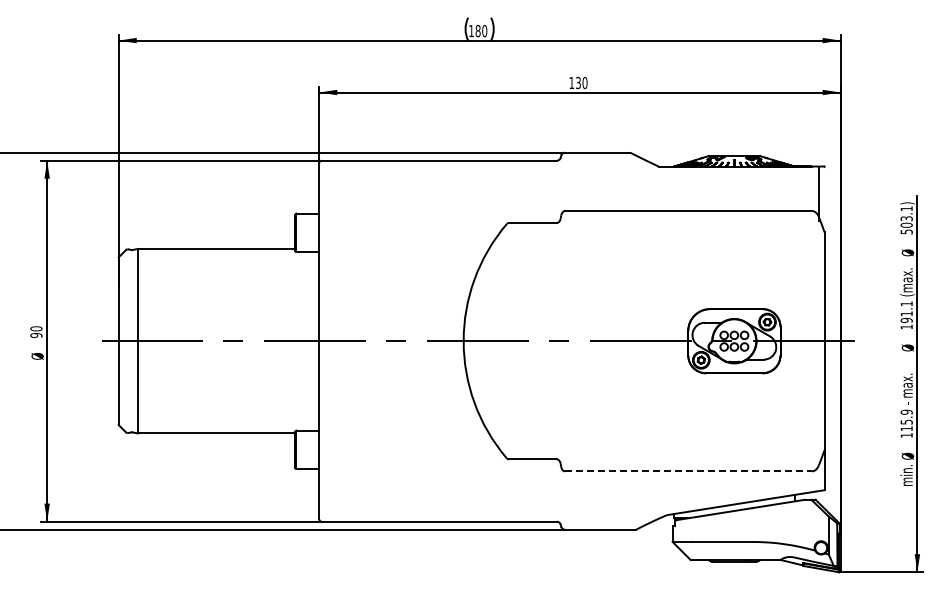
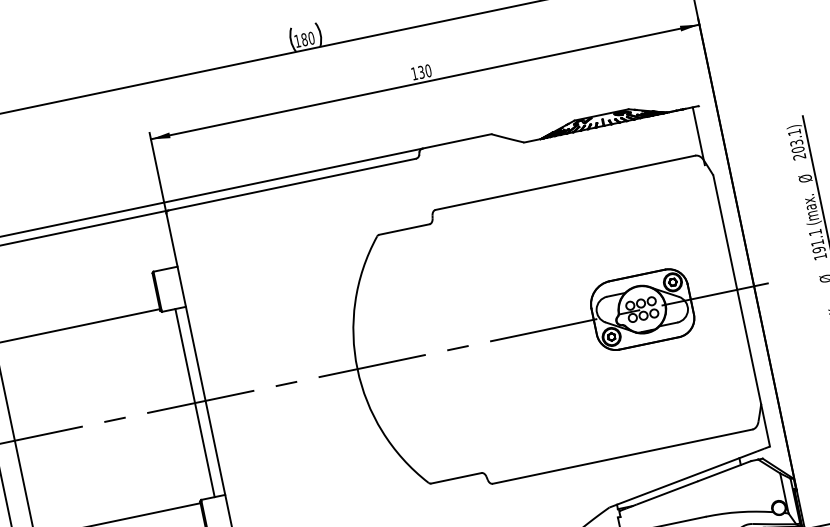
text: (906, 231) -> (799, 156), 503.1) -> 203.1)
line: (309, 340) -> (195, 402), added
line: (689, 471) -> (623, 456), dashed -> solid

